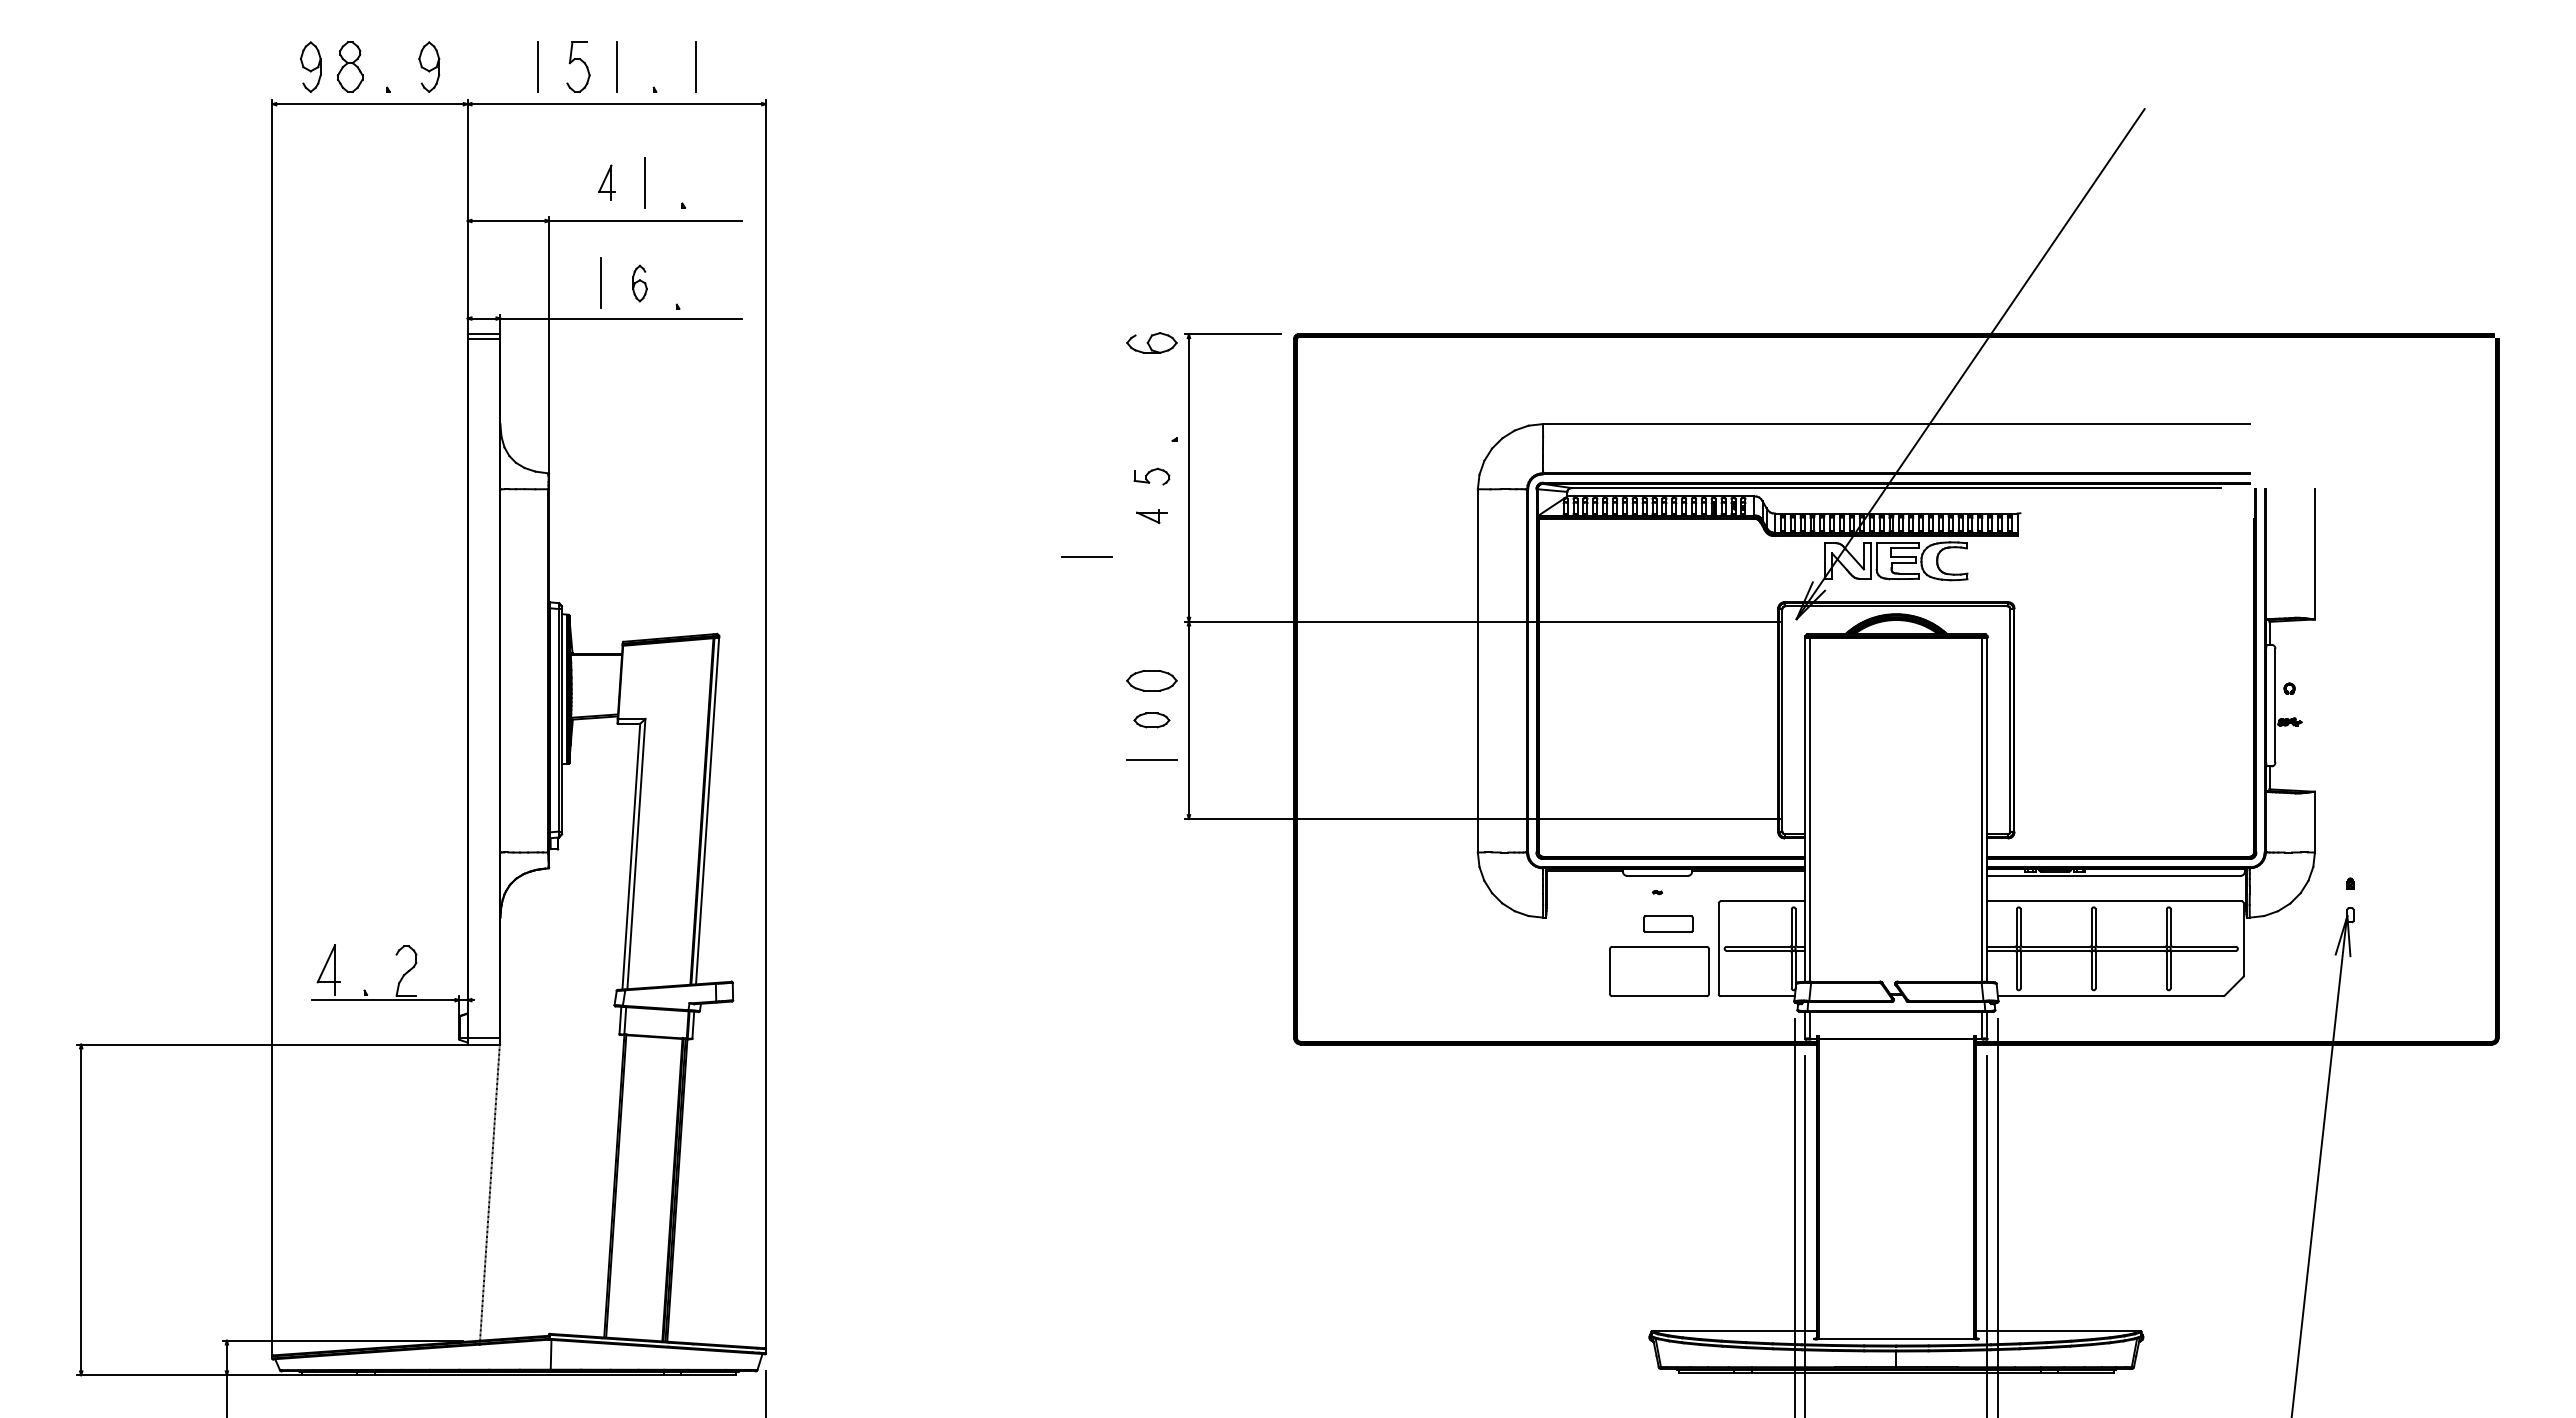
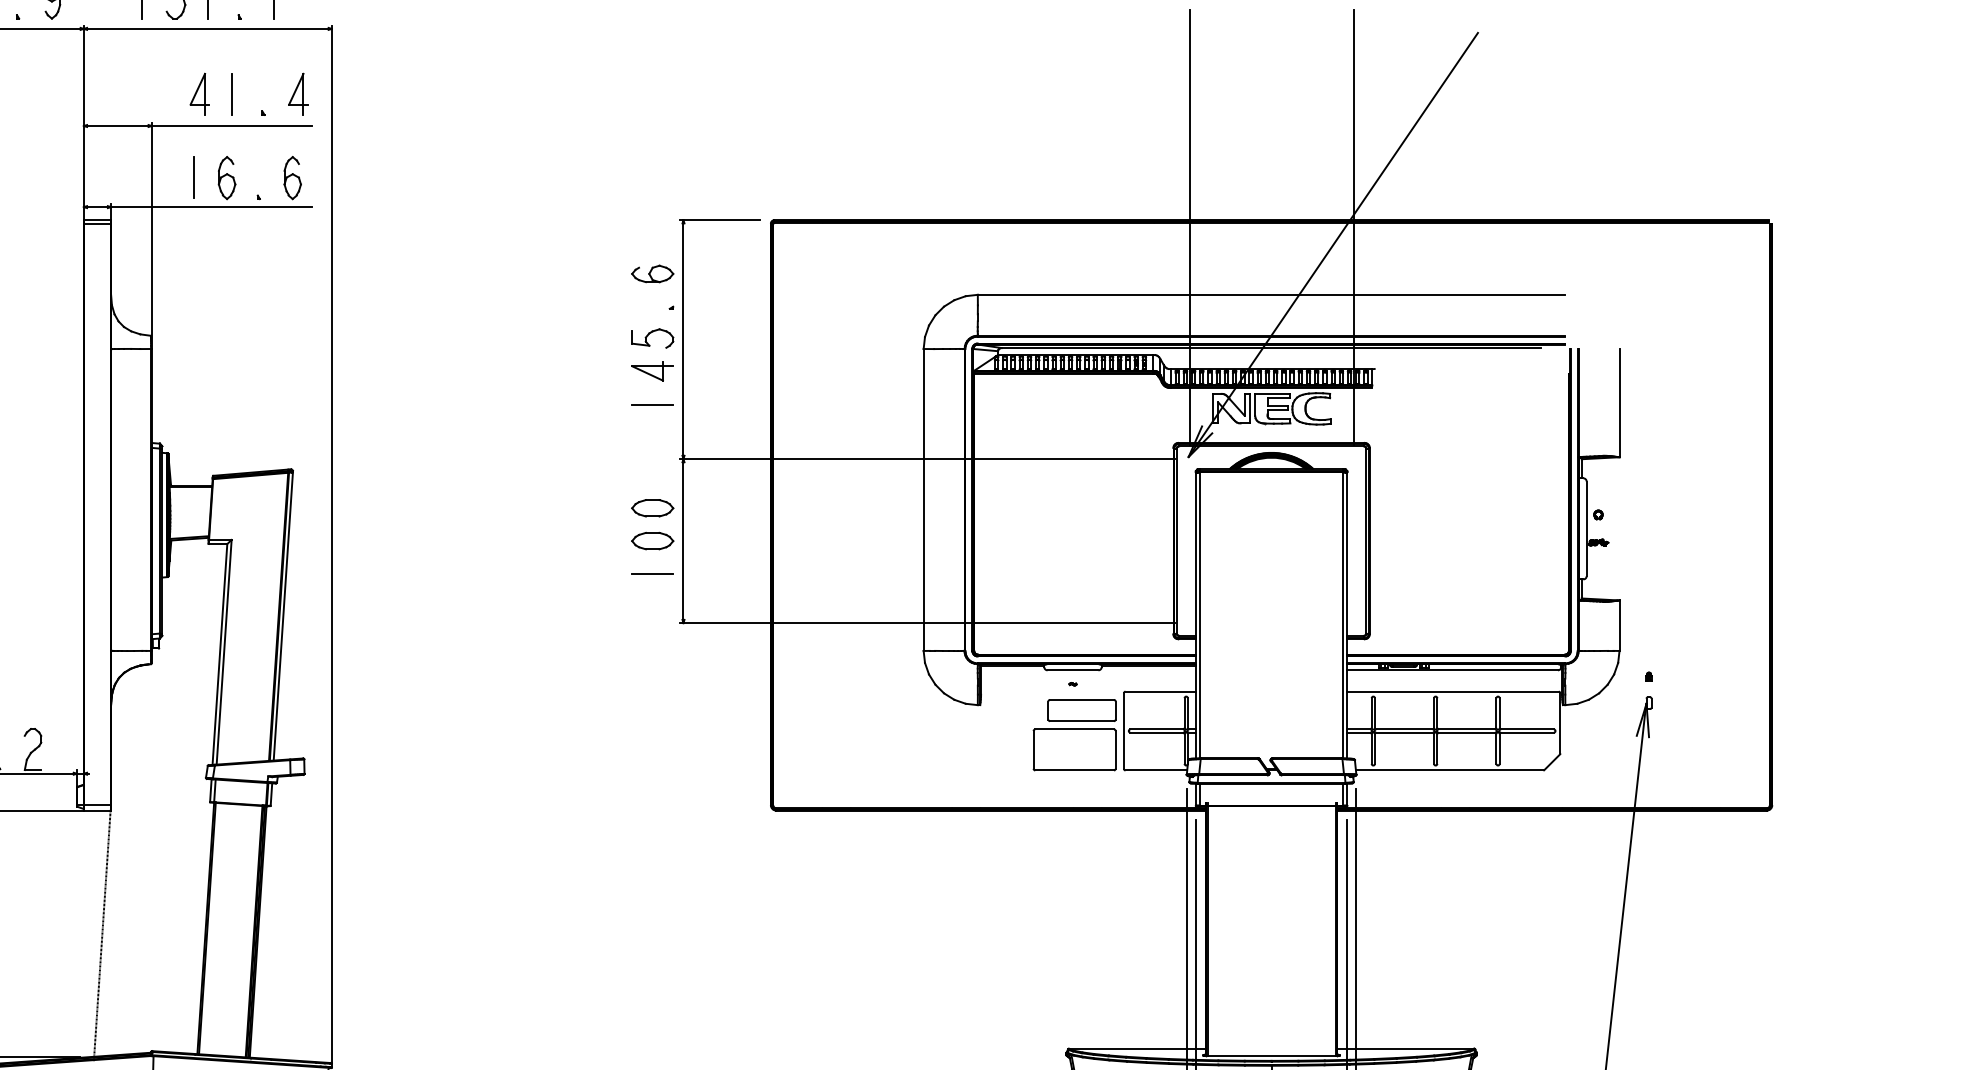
part: (606, 182) -> (199, 94), size x1.43
part: (725, 182) -> (298, 94), added
part: (639, 283) -> (226, 177), size x1.43
part: (718, 283) -> (292, 177), added
part: (1151, 342) -> (652, 273), moved
line: (1797, 342) -> (1189, 227), added
line: (1995, 342) -> (1353, 227), added
part: (1151, 476) -> (652, 338), size x1.43
part: (1151, 516) -> (652, 371), size x1.67
line: (1086, 556) -> (652, 404), moved
part: (1151, 720) -> (652, 541), size x1.43
part: (1668, 923) -> (1082, 709), size x1.67

